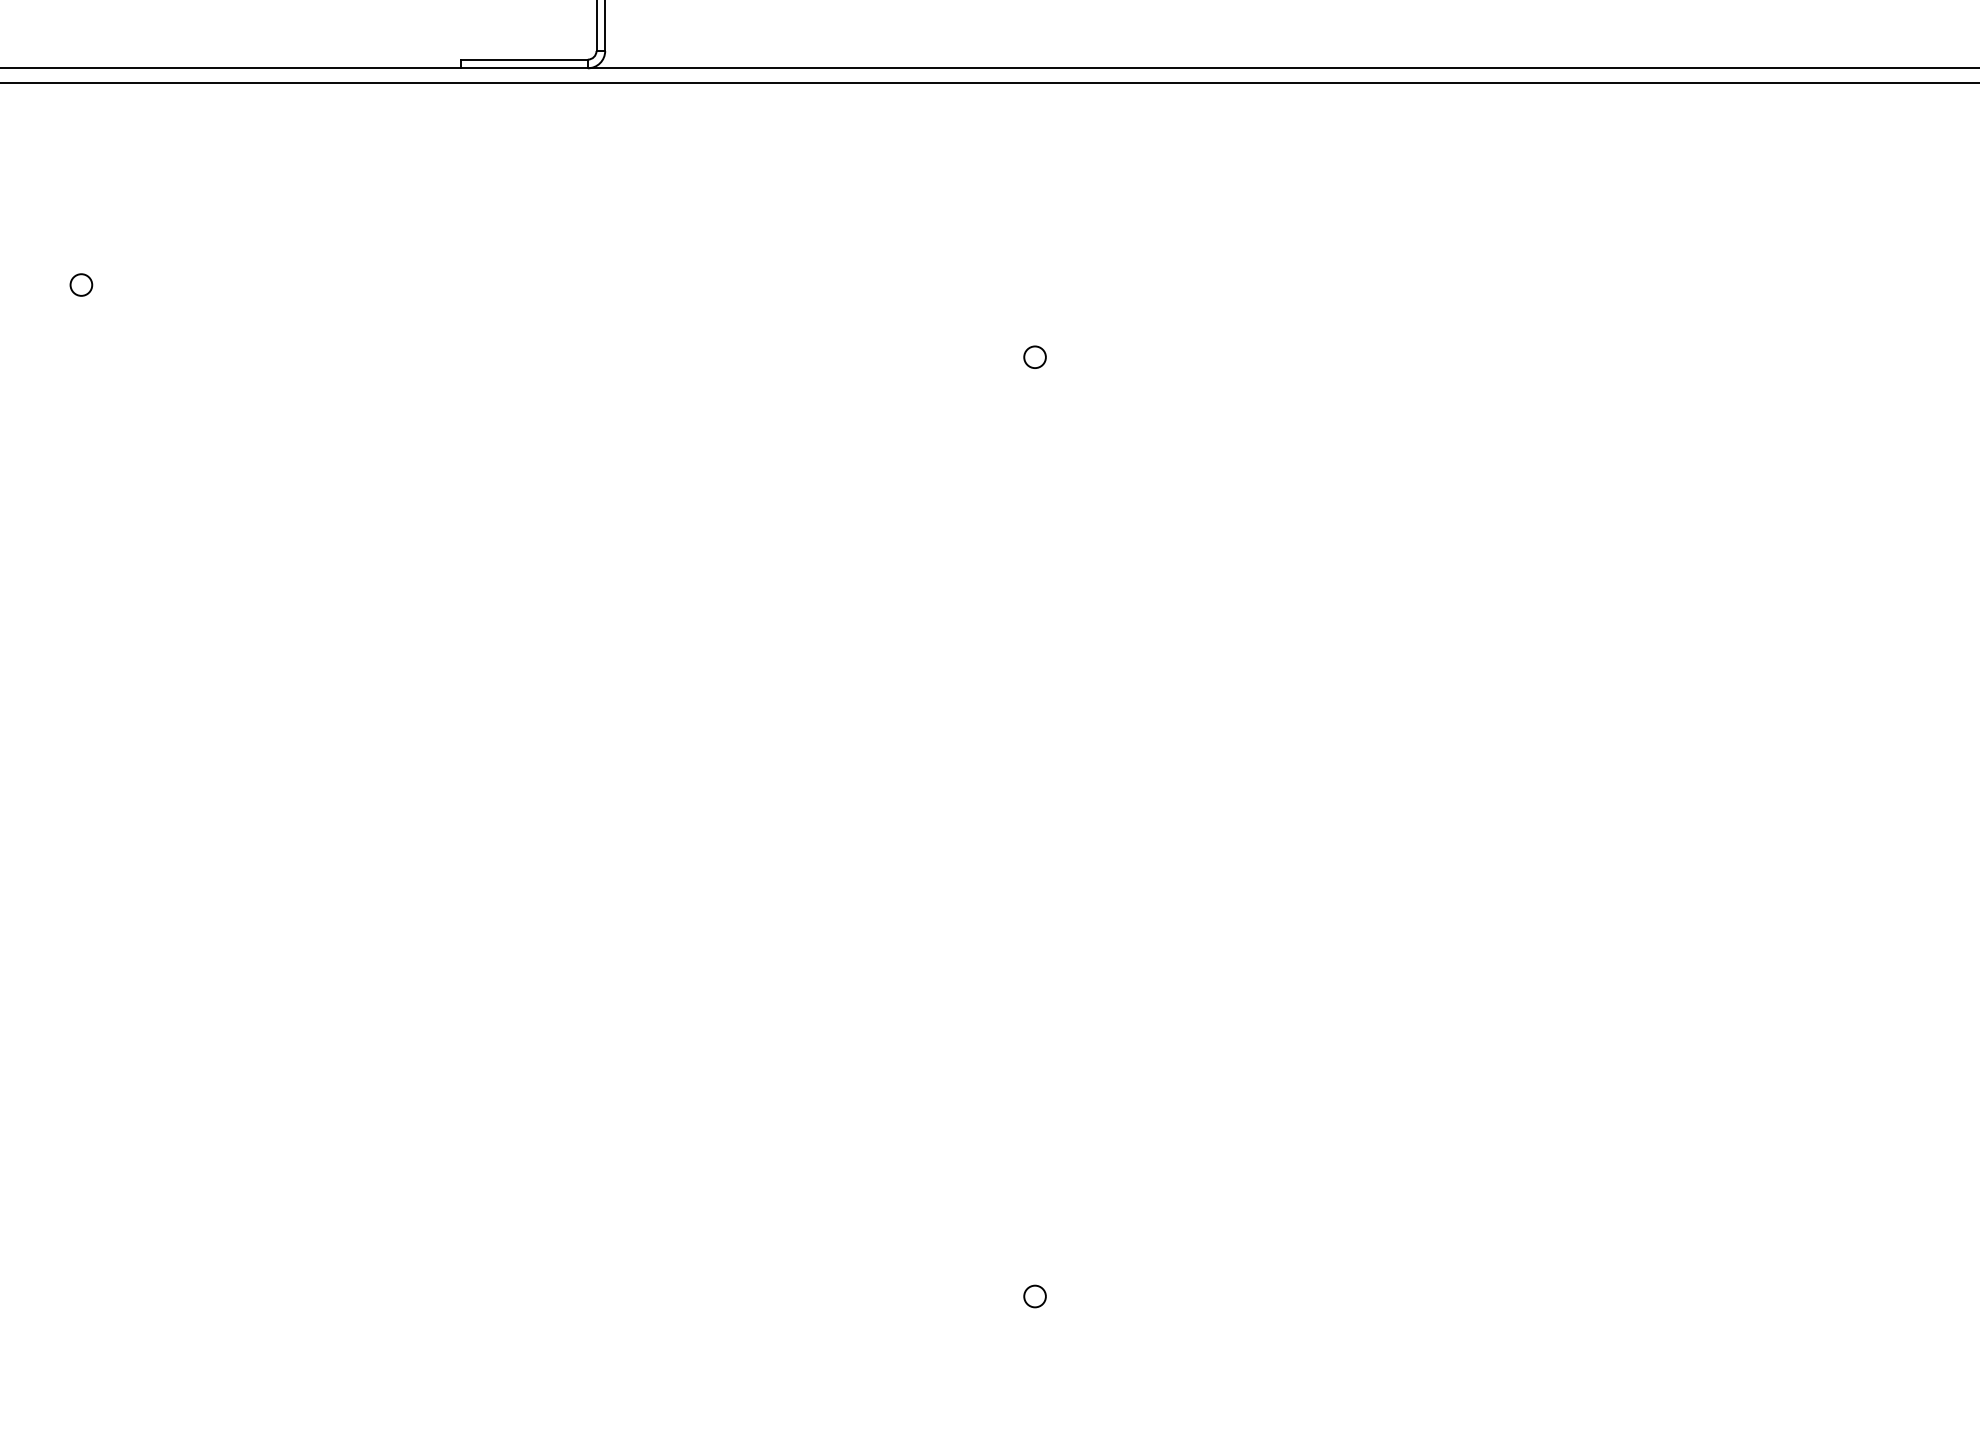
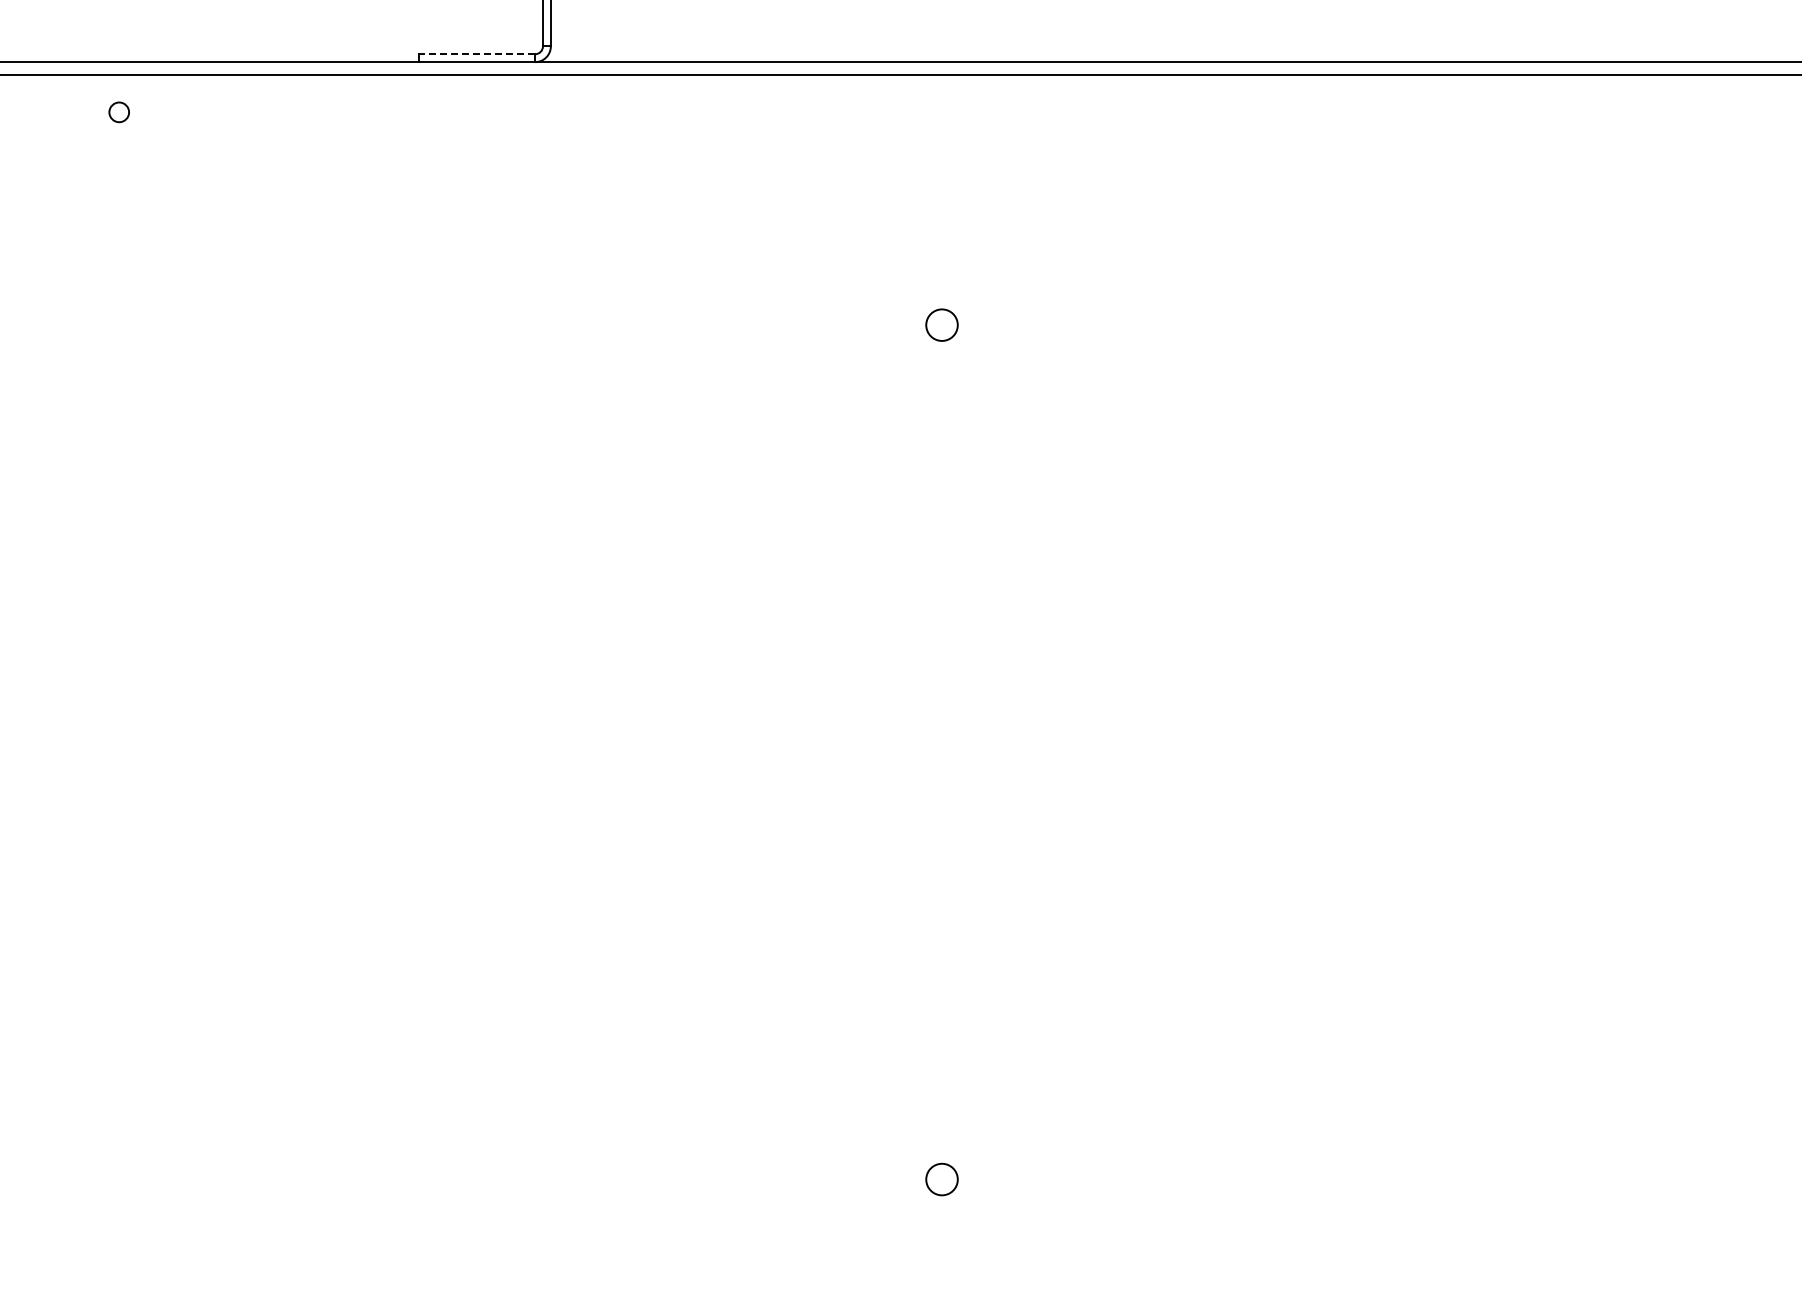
line: (524, 59) -> (477, 54), solid -> dashed
circle: (80, 285) -> (118, 112), moved
circle: (1034, 356) -> (941, 324), size x1.6
circle: (1034, 1296) -> (941, 1179), size x1.6

